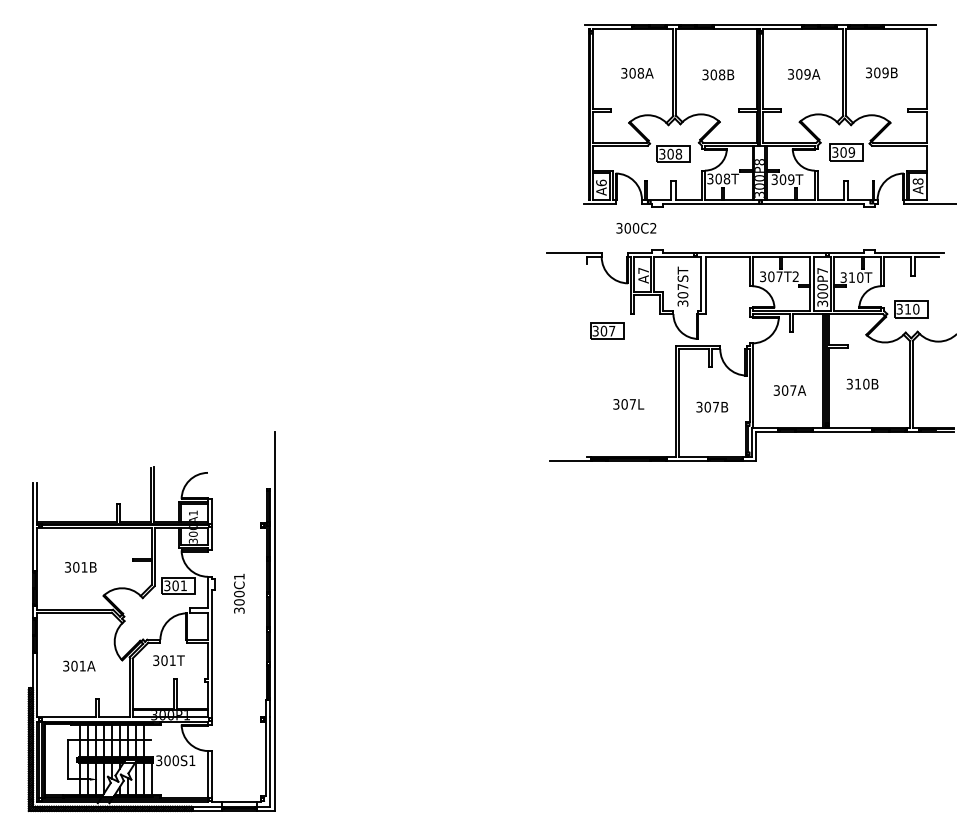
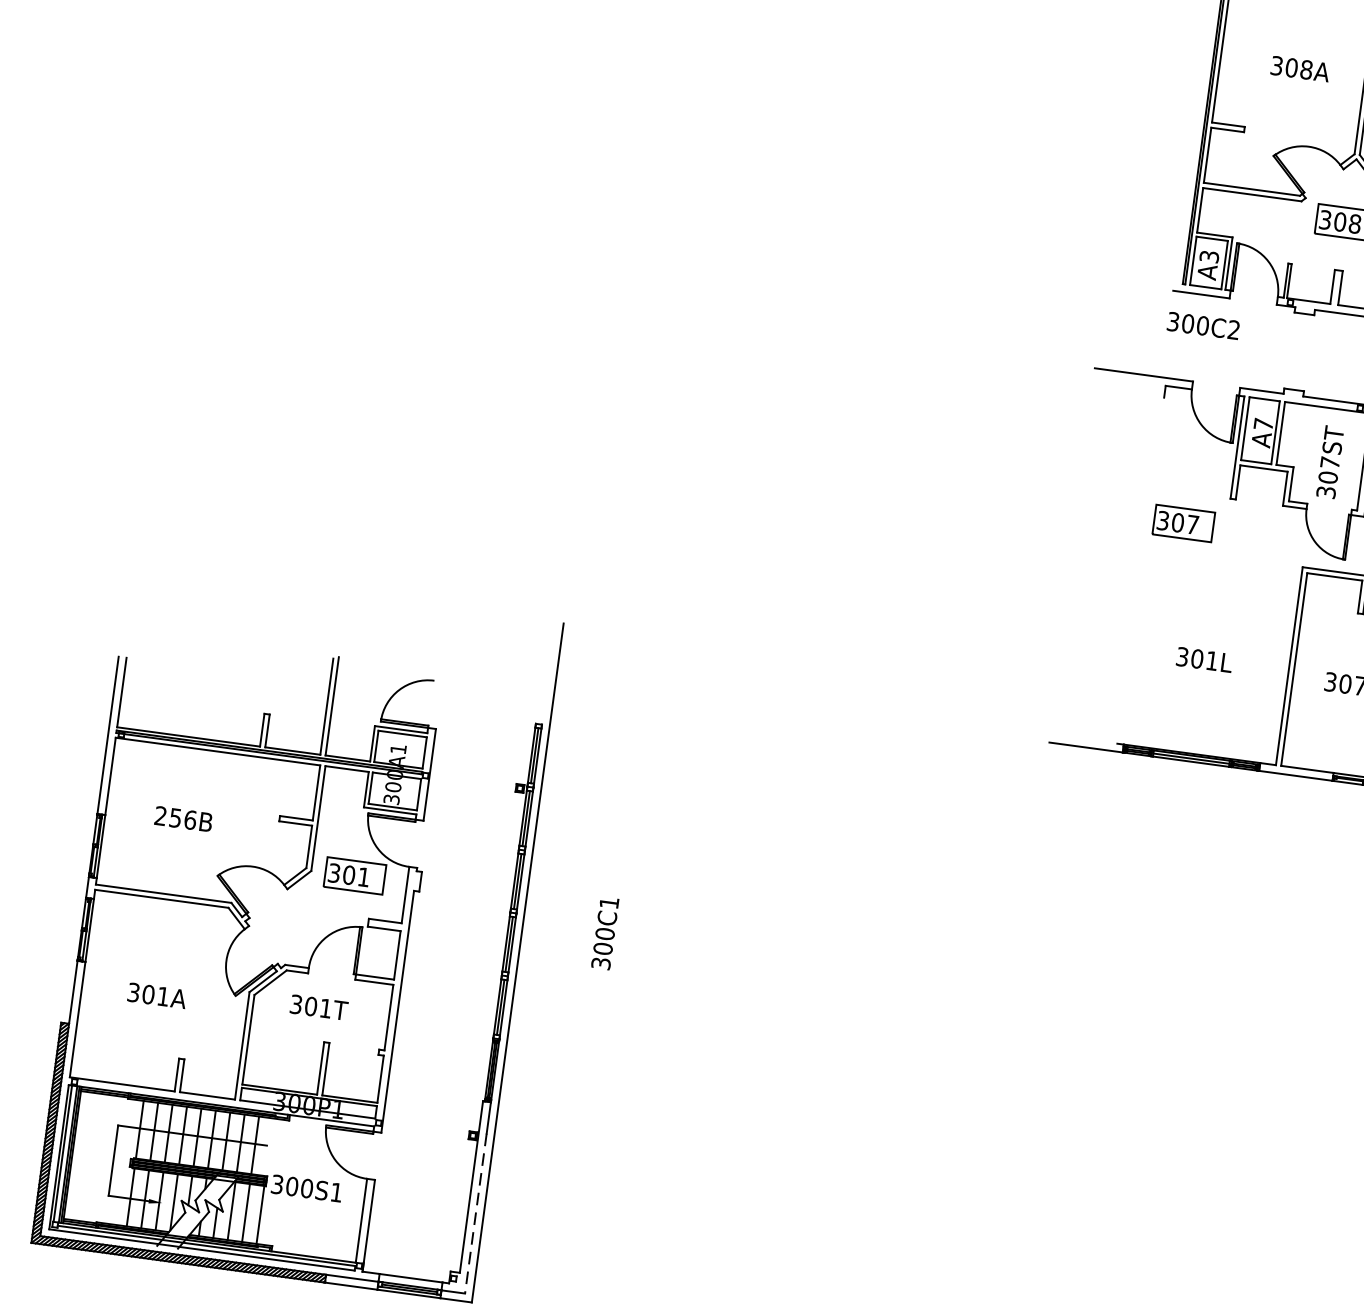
text: (601, 182) -> (1209, 255), A6 -> A3
text: (636, 228) -> (1203, 326), moved
text: (632, 404) -> (1211, 661), 307L -> 301L
text: (76, 567) -> (176, 818), 301B -> 256B
text: (239, 593) -> (605, 932), moved
line: (270, 761) -> (476, 1212), solid -> dashed

